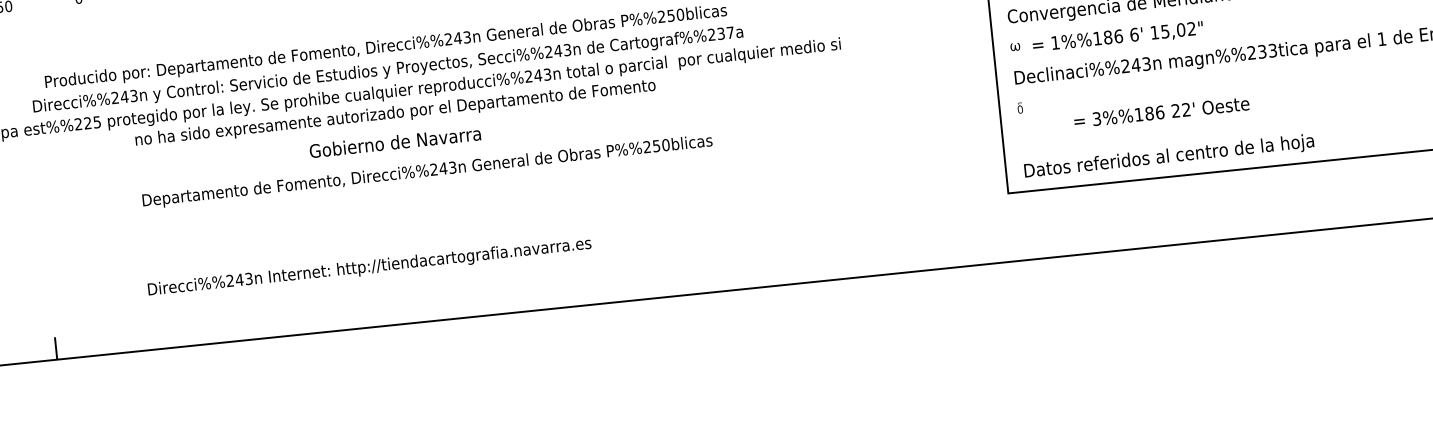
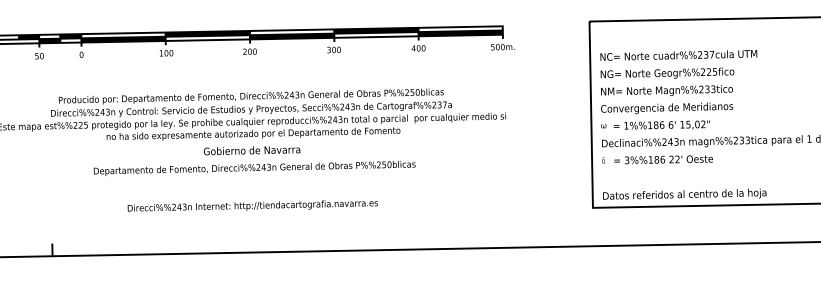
text: (1161, 112) -> (663, 159), moved
text: (427, 171) -> (254, 168), moved
text: (368, 266) -> (252, 205), moved

